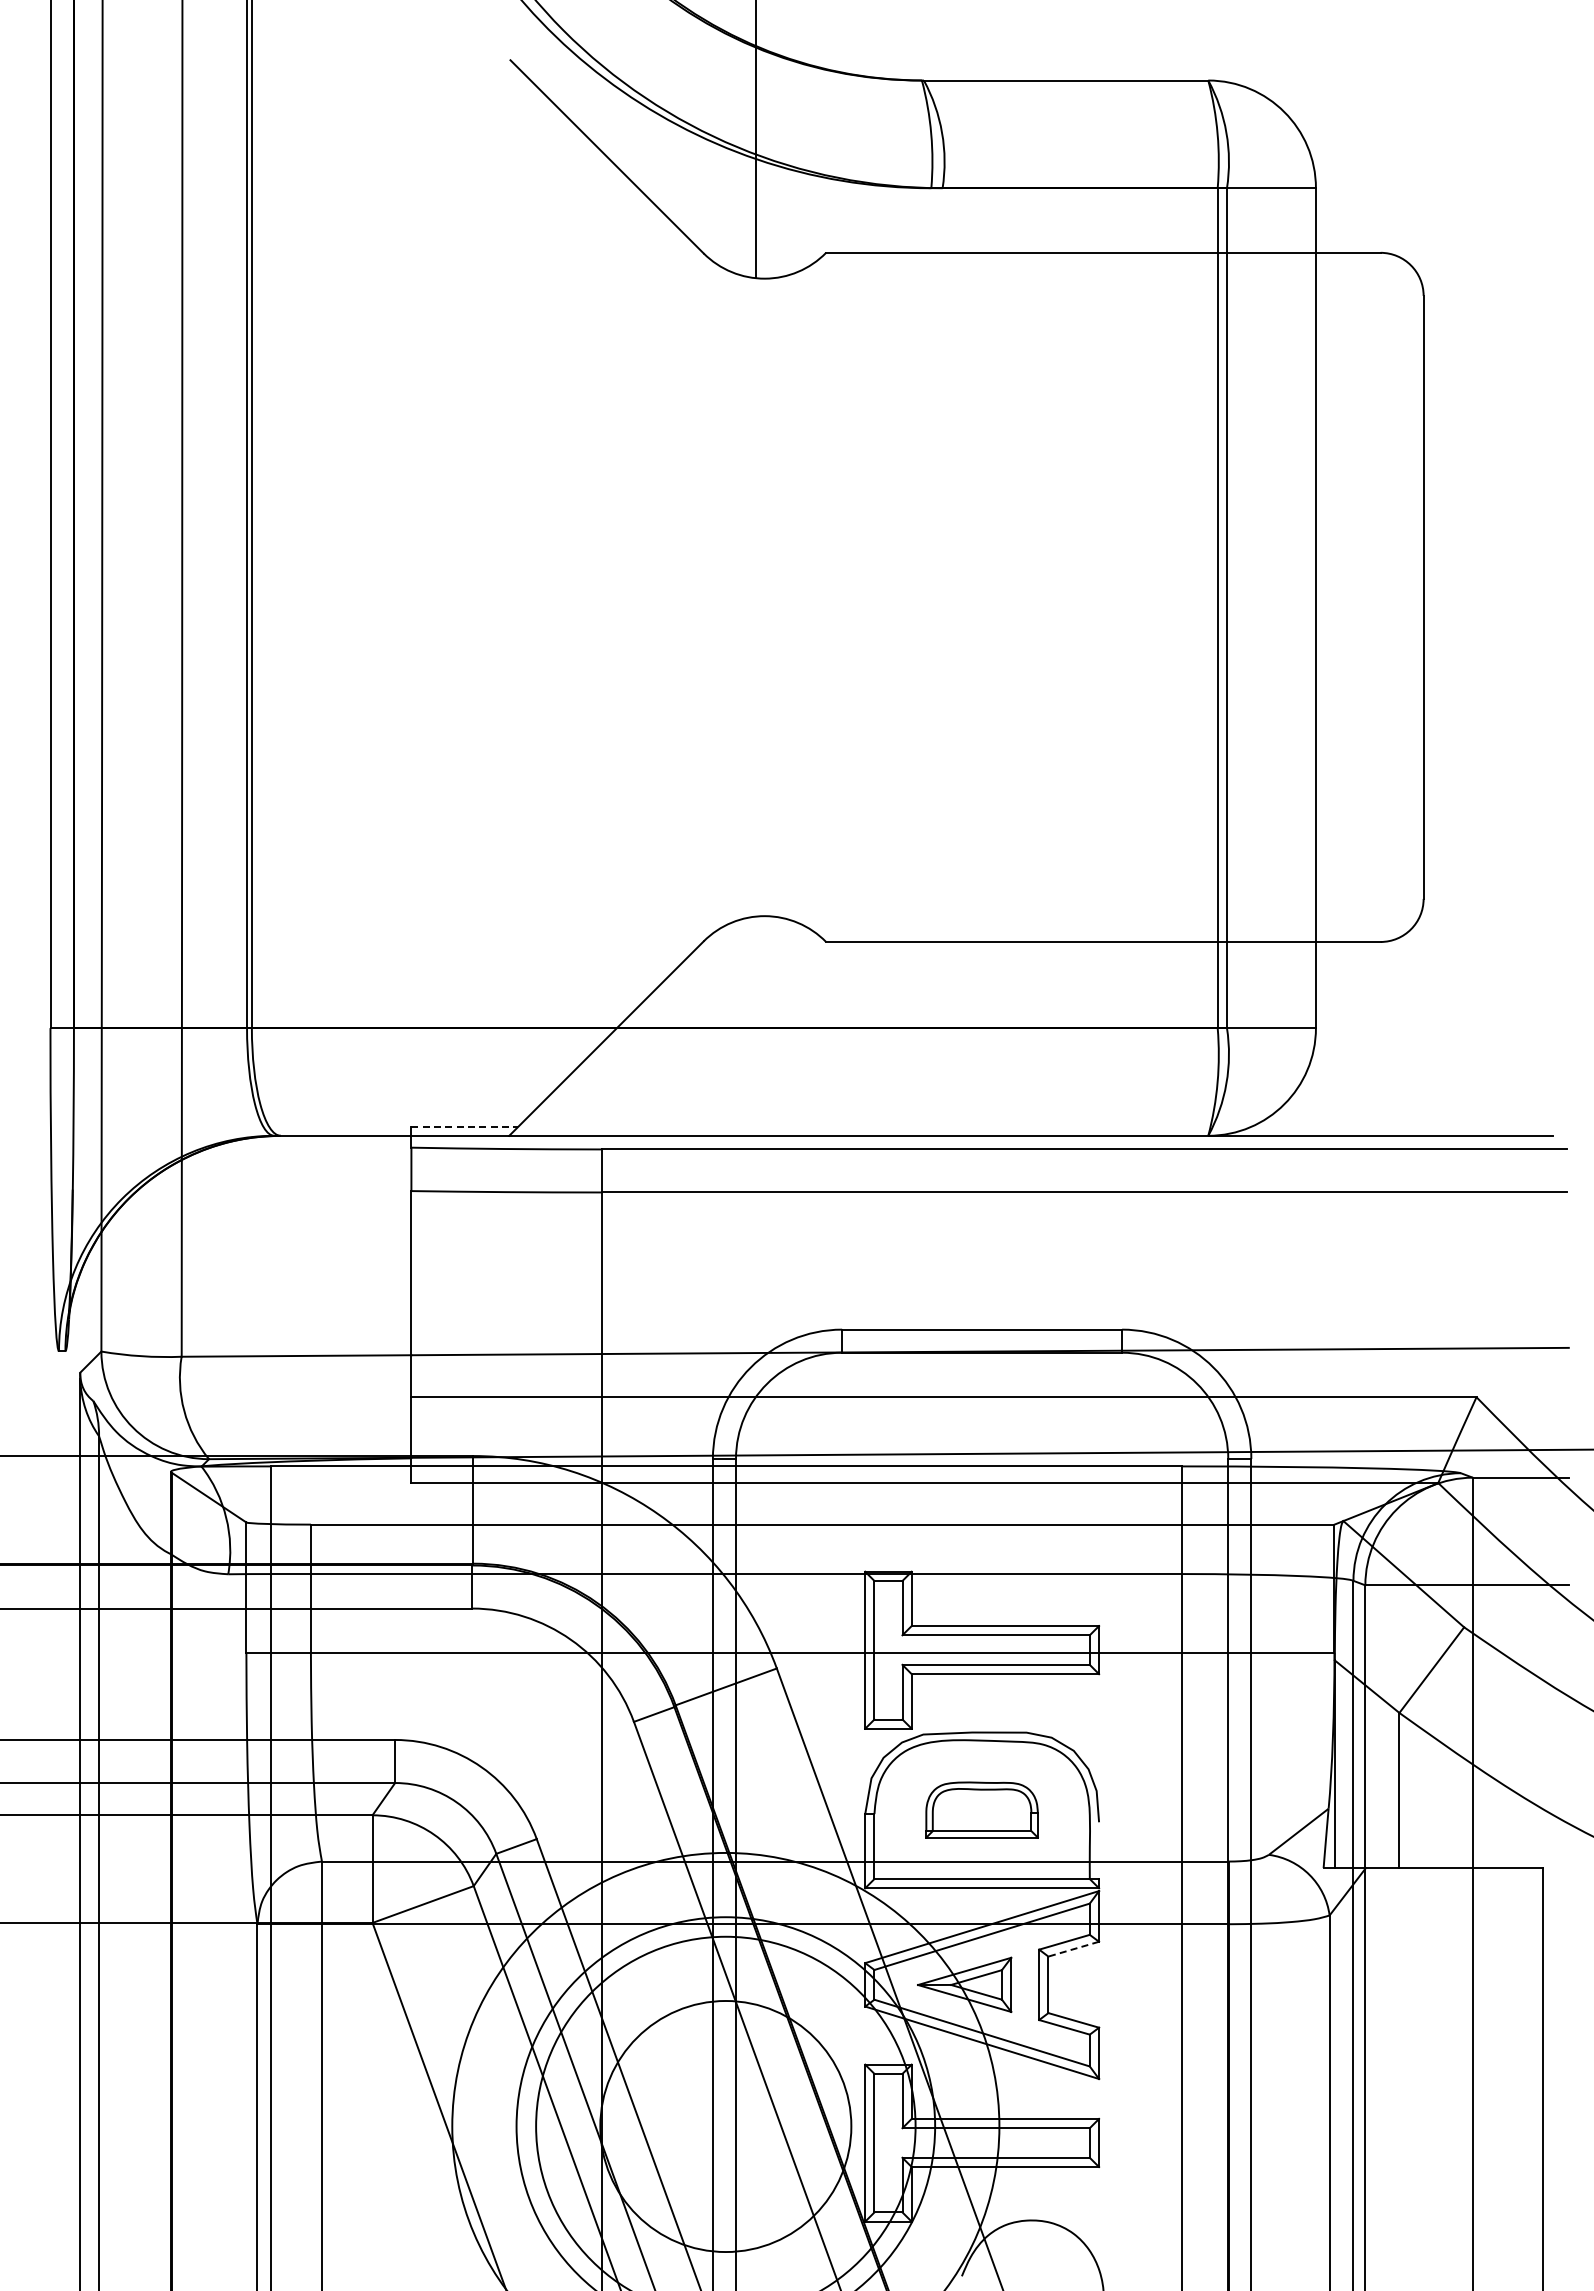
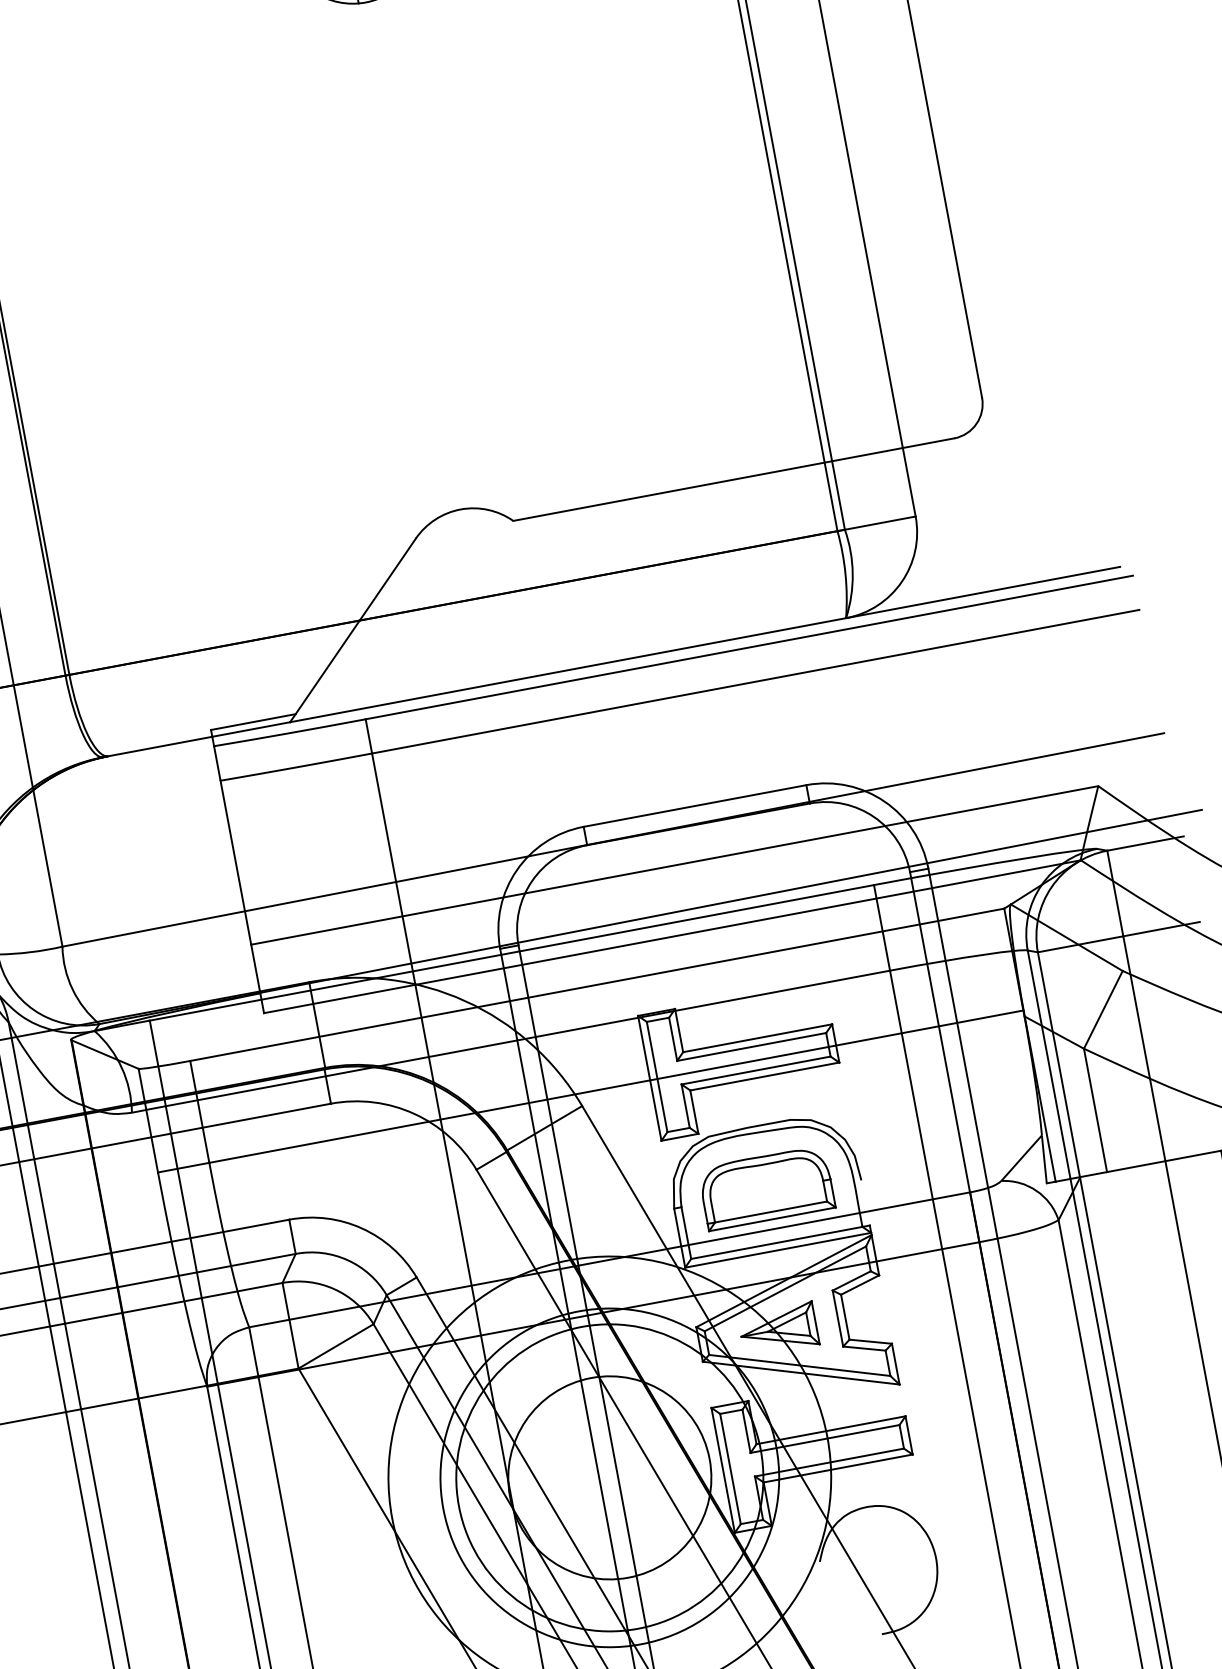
line: (465, 1127) -> (254, 722), dashed -> solid
part: (981, 1809) -> (765, 1187), size x1.43
line: (1073, 1949) -> (859, 1285), dashed -> solid

